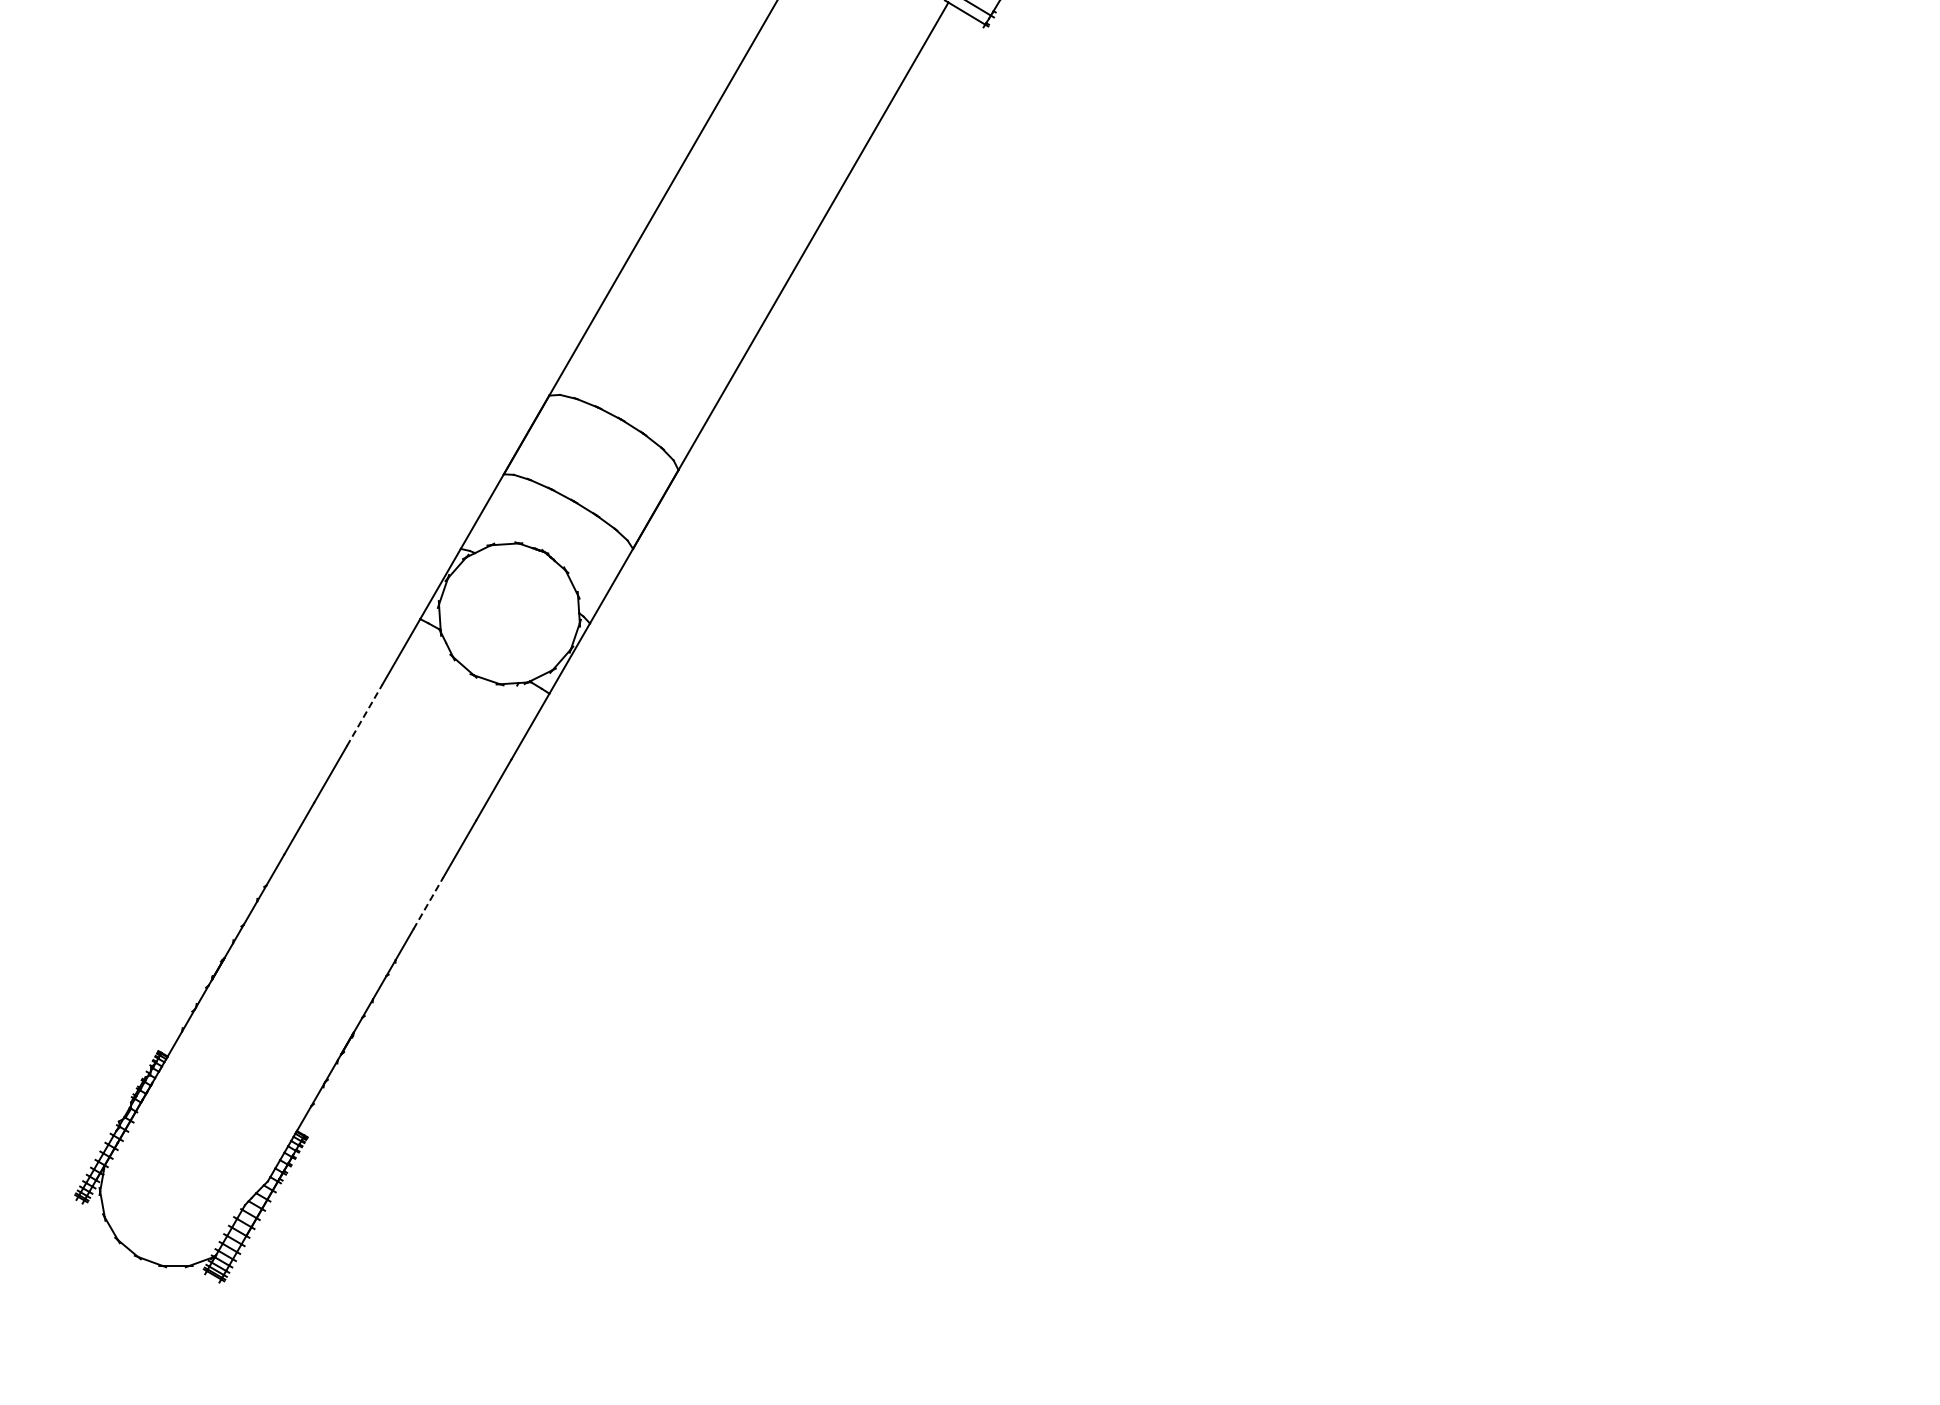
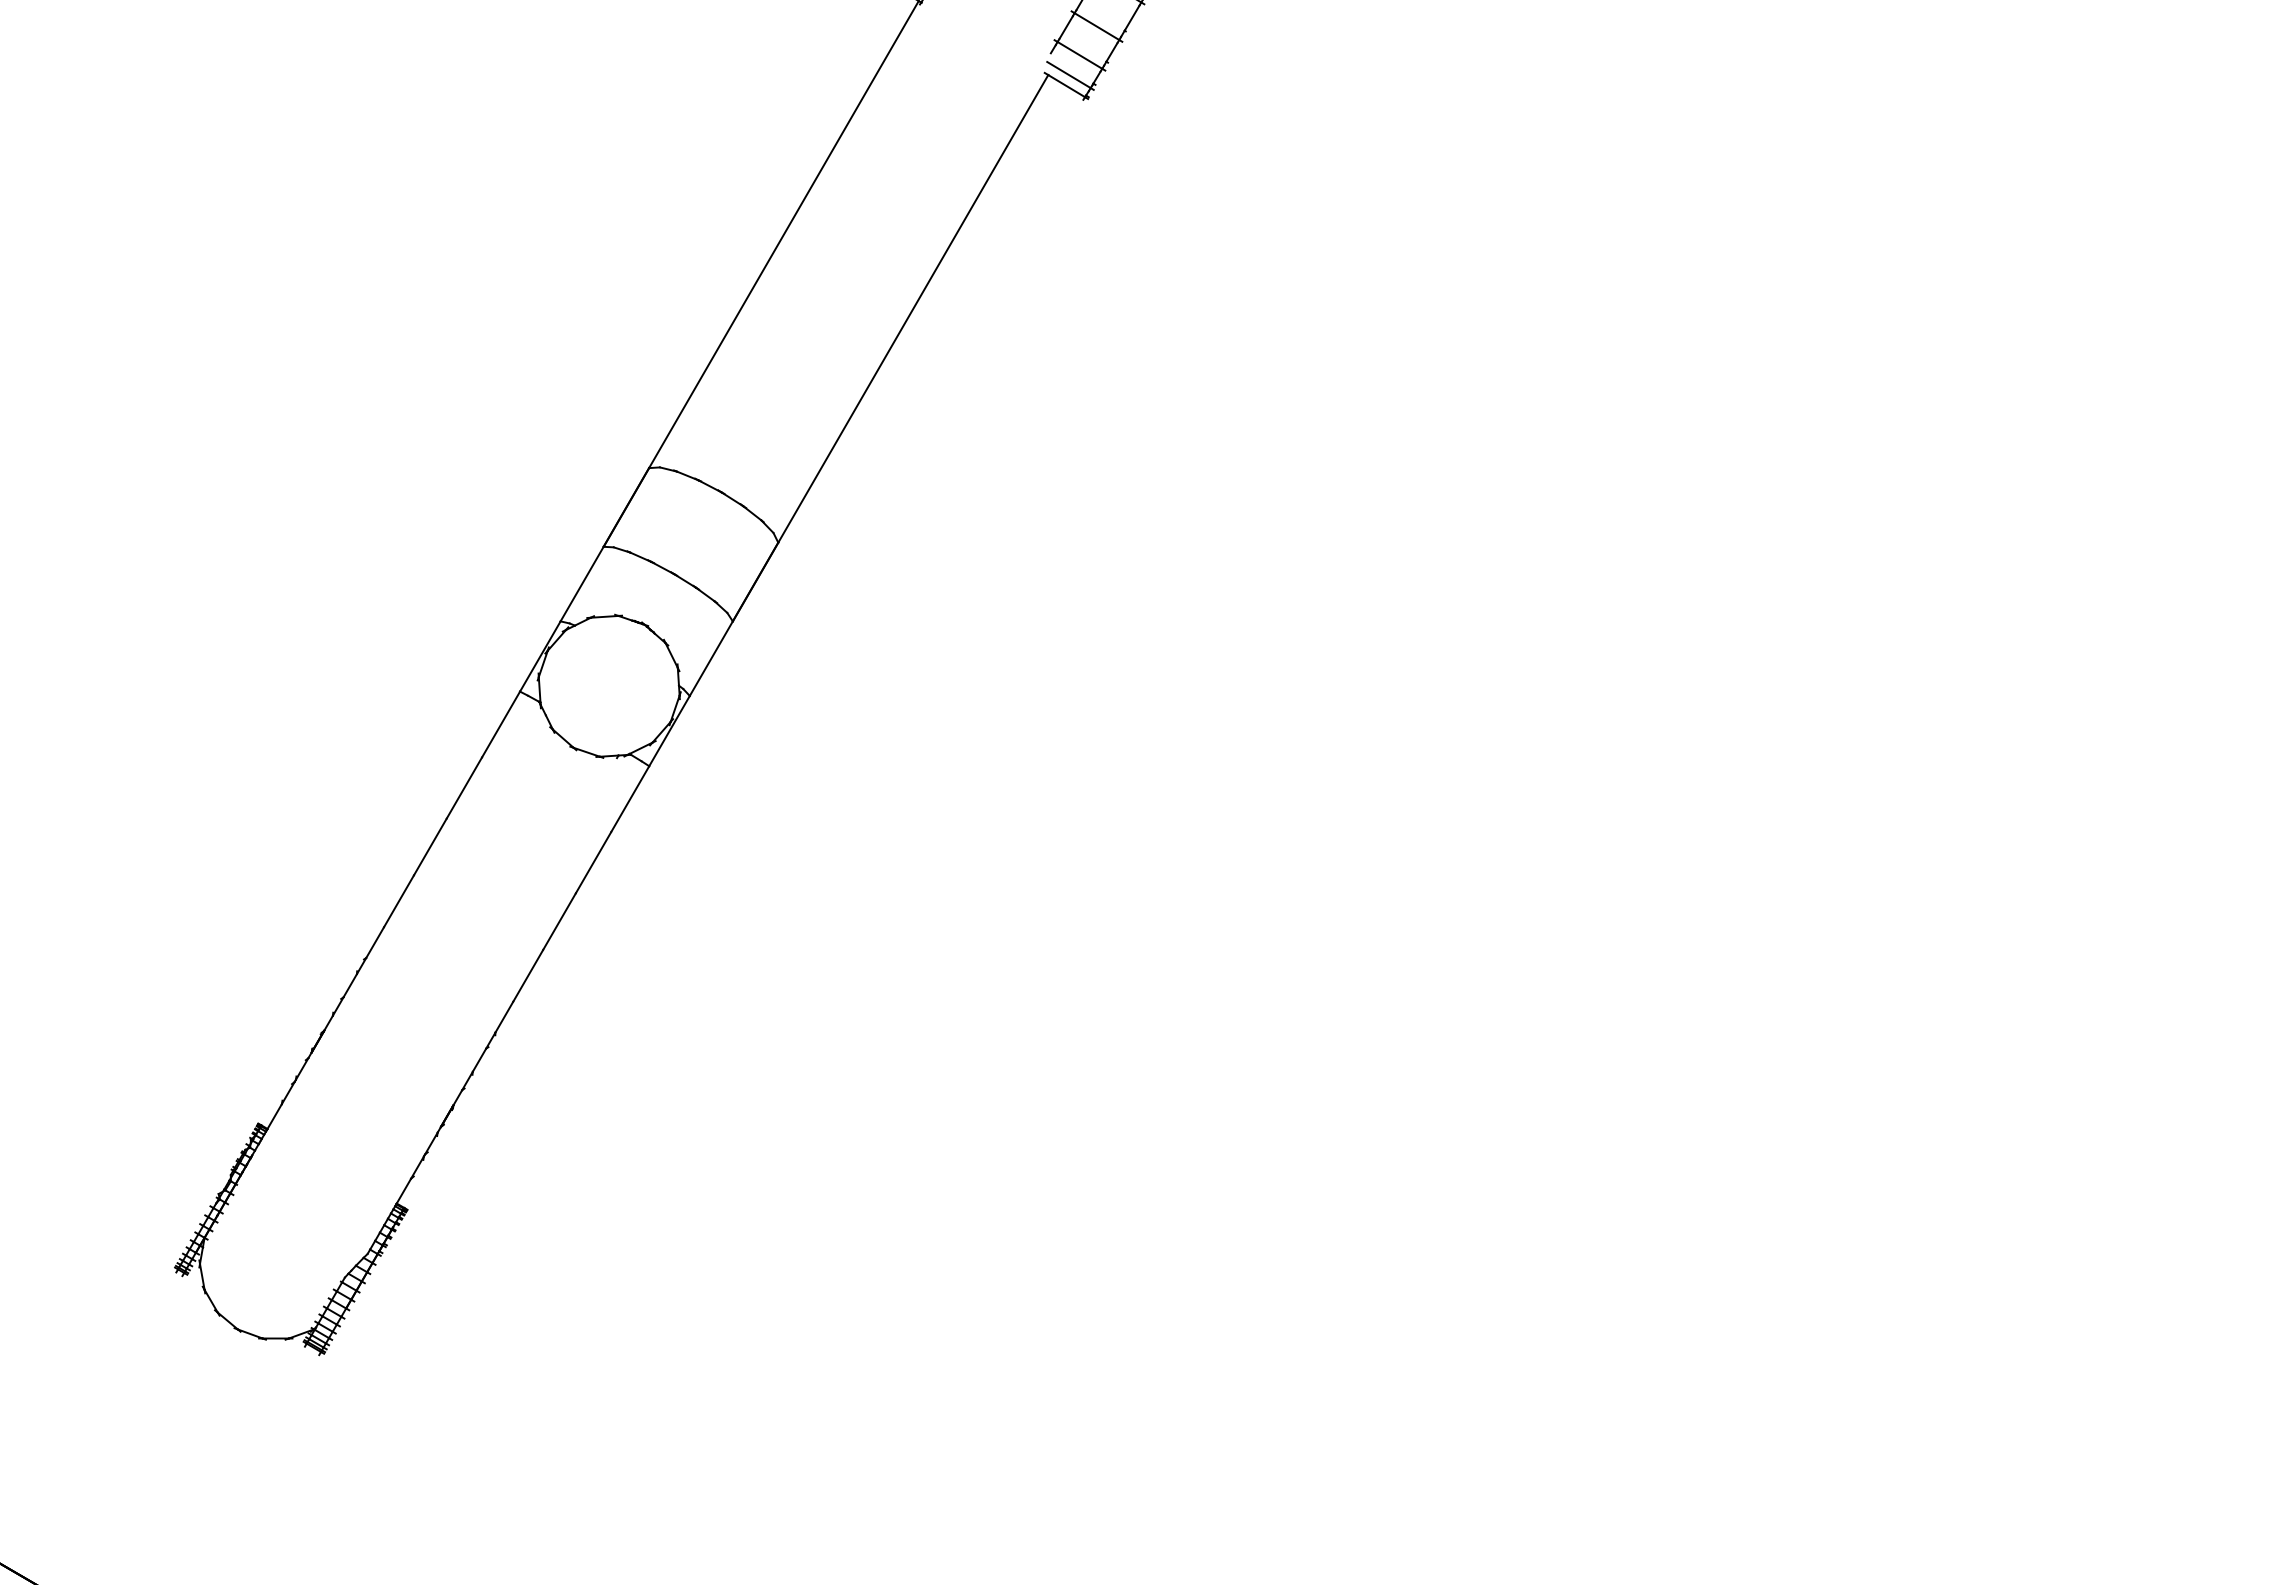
line: (364, 715) -> (464, 787), dashed -> solid
line: (428, 903) -> (528, 975), dashed -> solid

